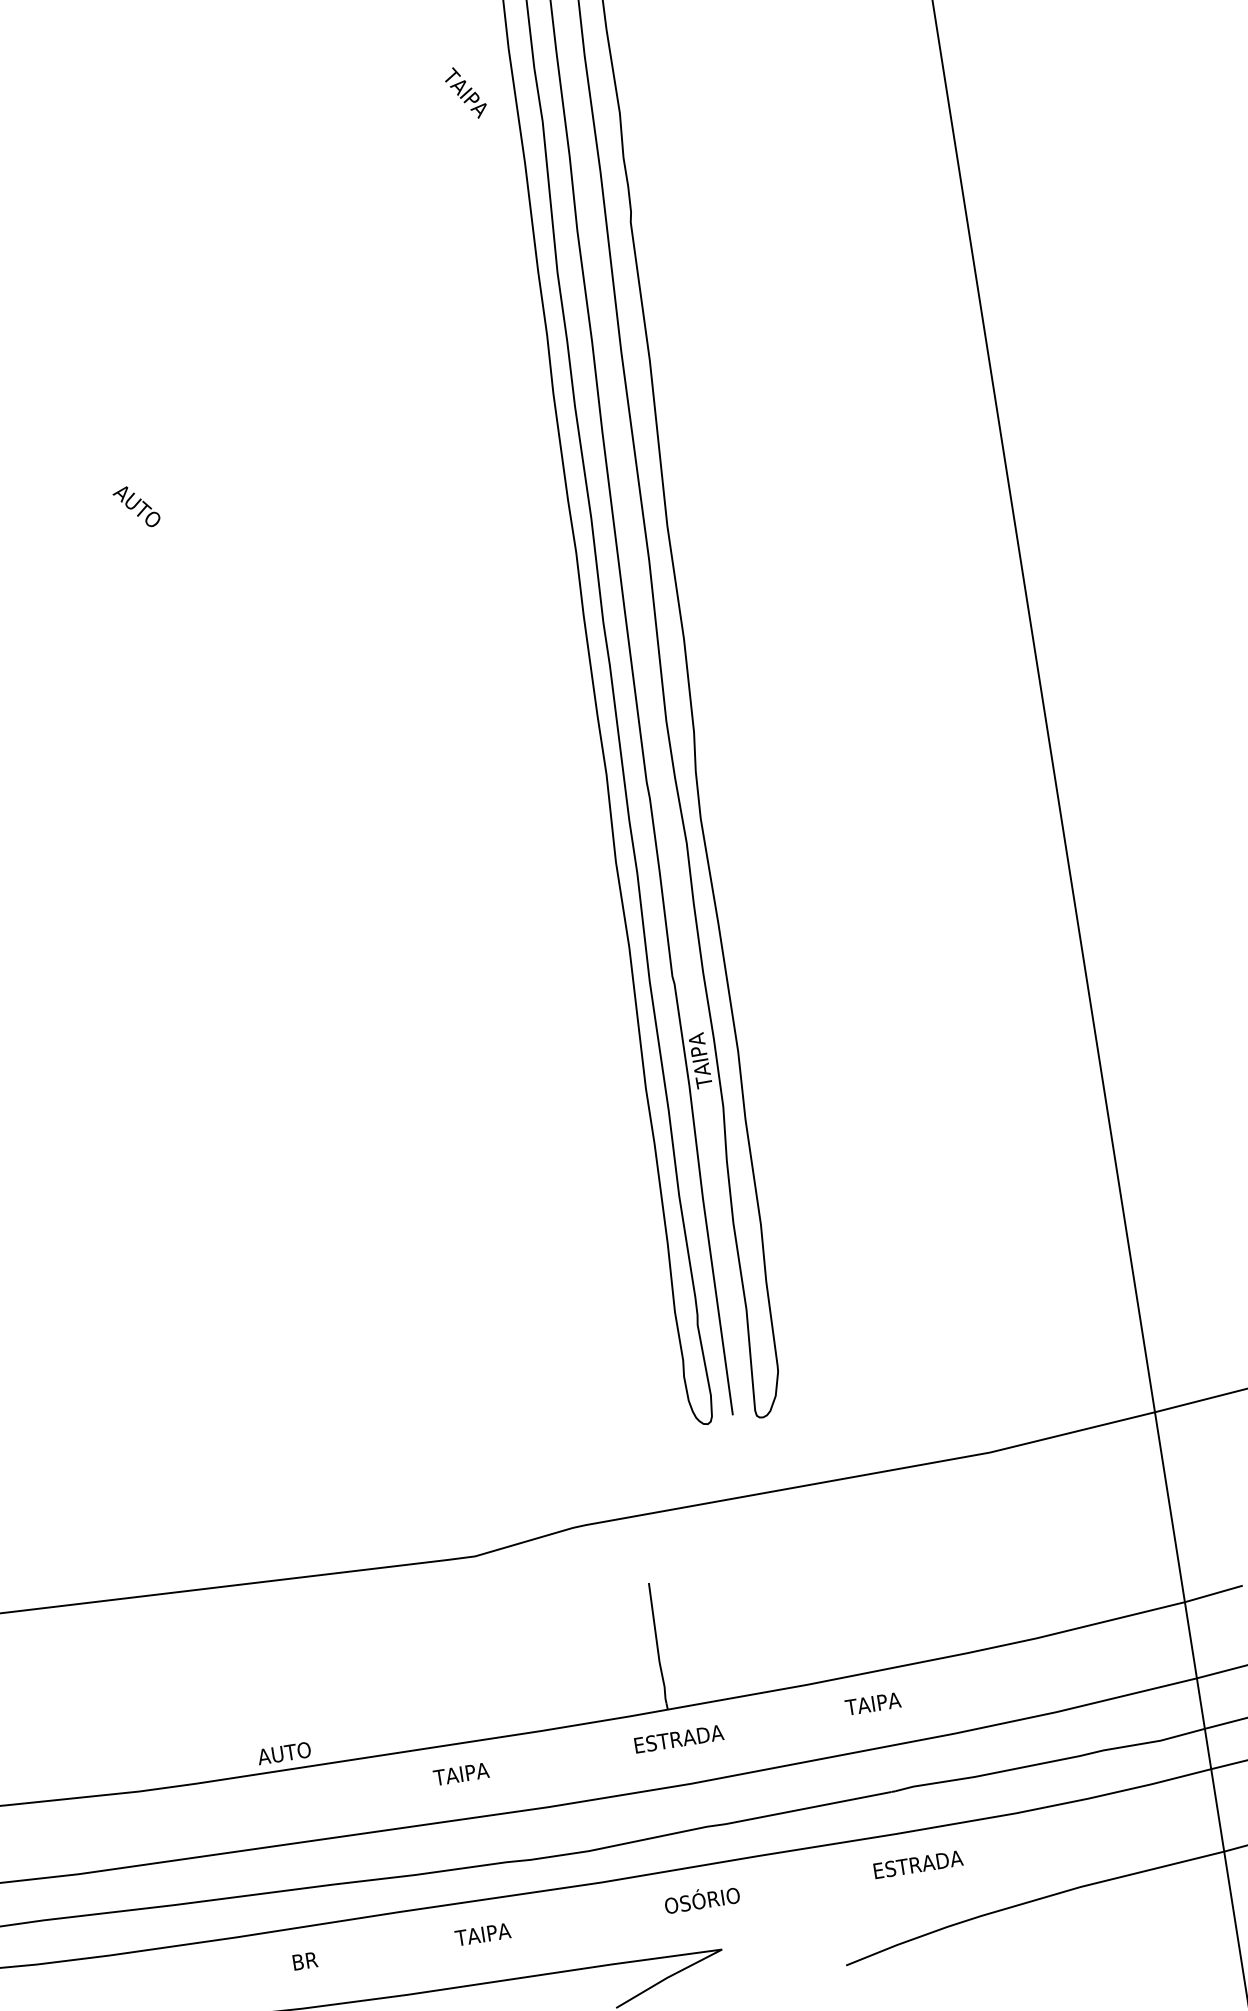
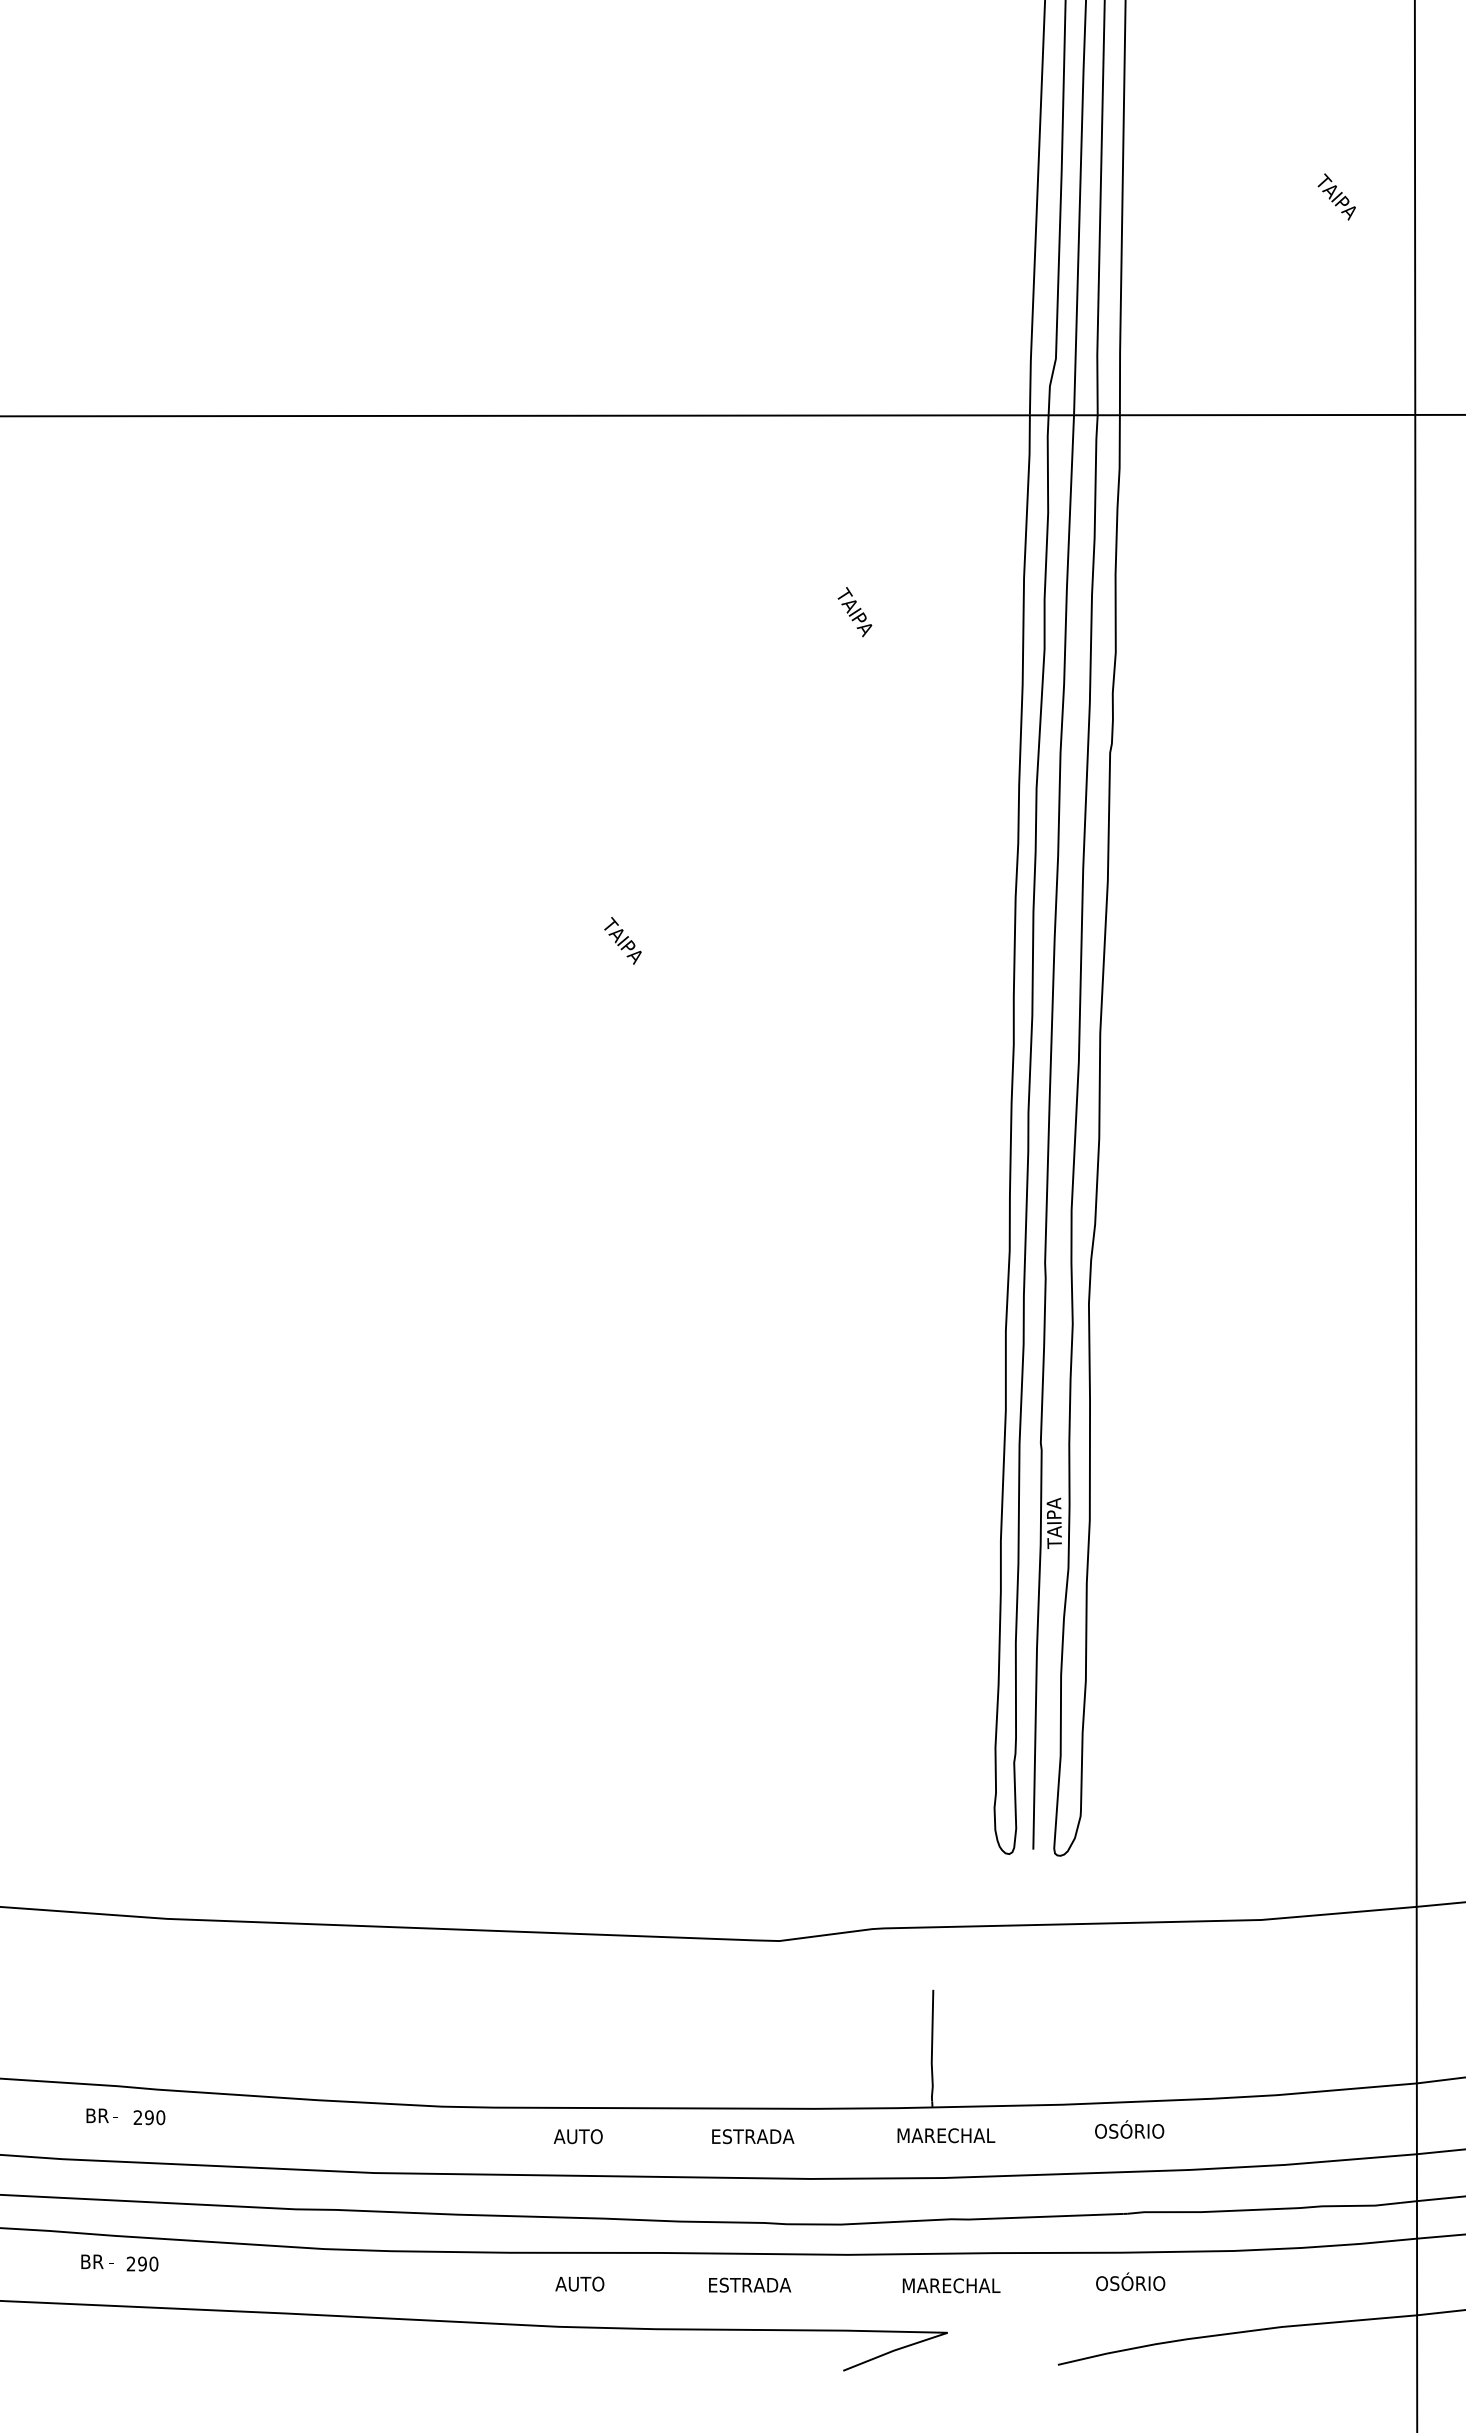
text: (465, 93) -> (854, 612), moved
text: (136, 506) -> (621, 940), AUTO -> TAIPA
text: (883, 1700) -> (1129, 2129), TAIPA -> OSÓRIO
text: (688, 1737) -> (947, 2135), ESTRADA -> MARECHAL
text: (283, 1753) -> (577, 2136), moved
text: (479, 1771) -> (752, 2136), TAIPA -> ESTRADA
text: (917, 1862) -> (1137, 2281), ESTRADA -> OSÓRIO
text: (717, 1895) -> (951, 2283), OSÓRIO -> MARECHAL
text: (500, 1930) -> (749, 2284), TAIPA -> ESTRADA
text: (317, 1958) -> (579, 2283), BR -> AUTO

